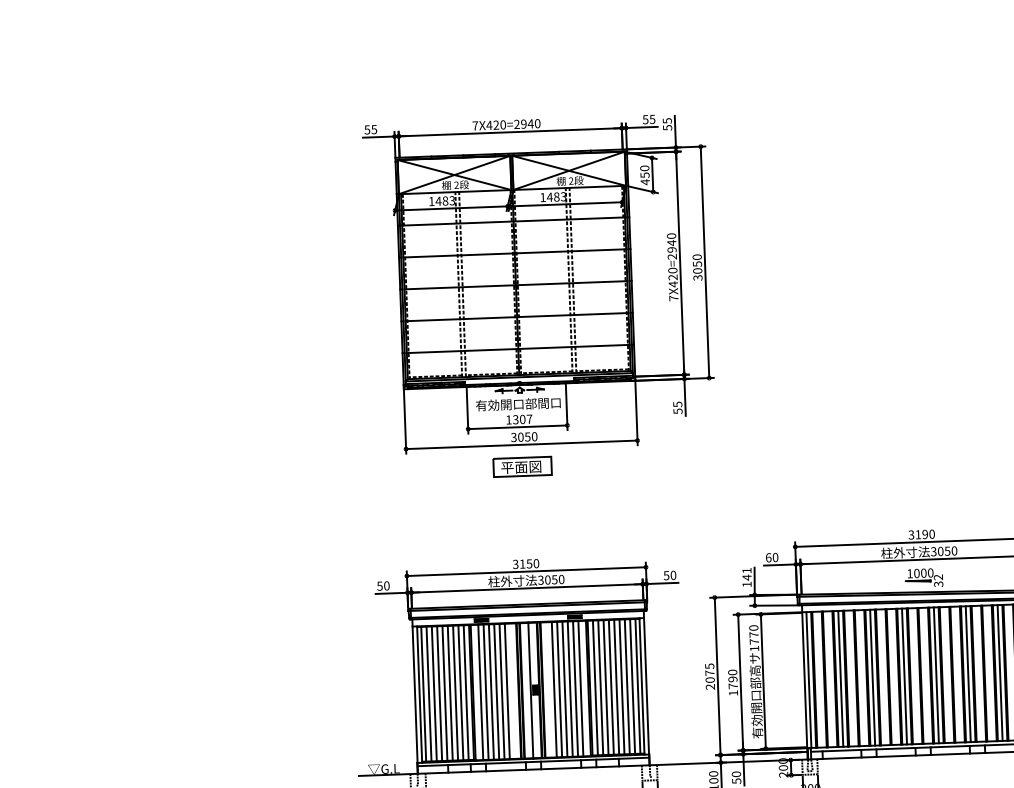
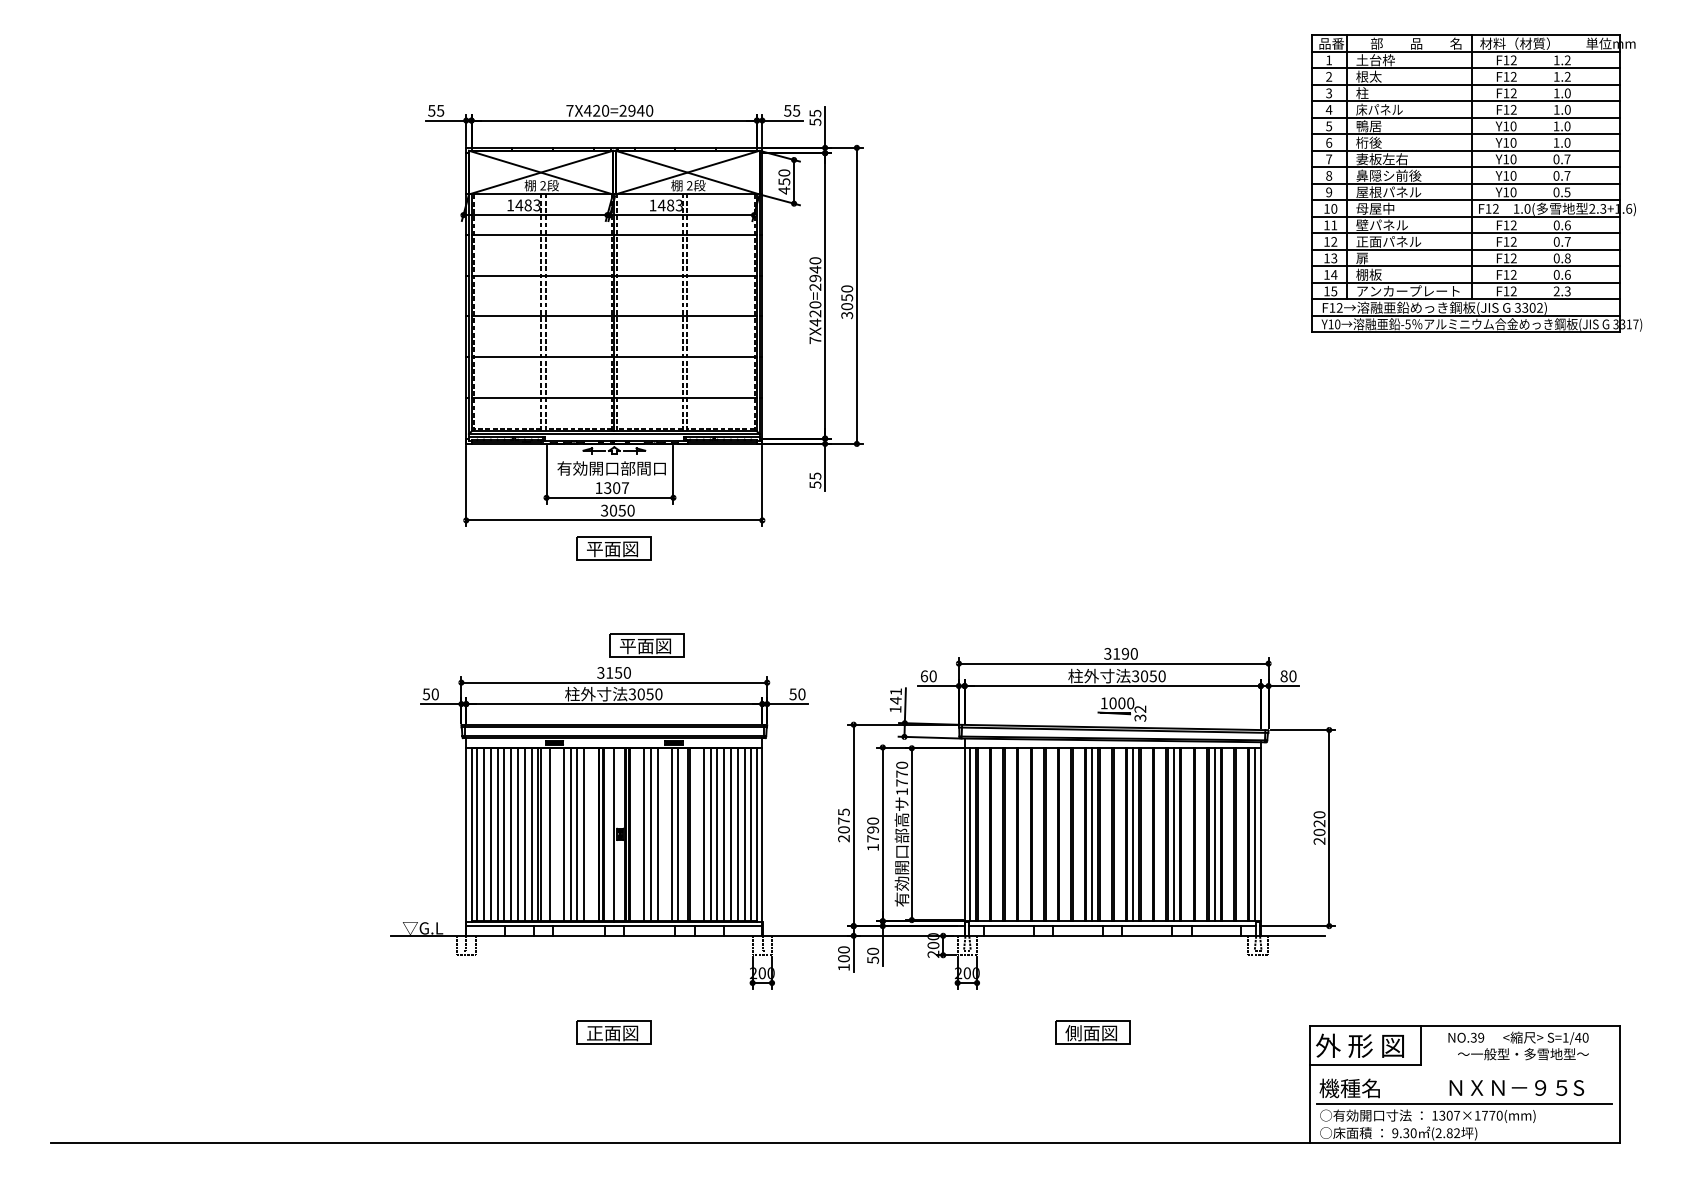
part: (550, 541) -> (646, 645), added
line: (872, 677) -> (1051, 834), removed
line: (840, 678) -> (1010, 834), removed
line: (595, 687) -> (696, 834), removed
line: (570, 688) -> (664, 834), removed
line: (486, 691) -> (557, 834), removed

